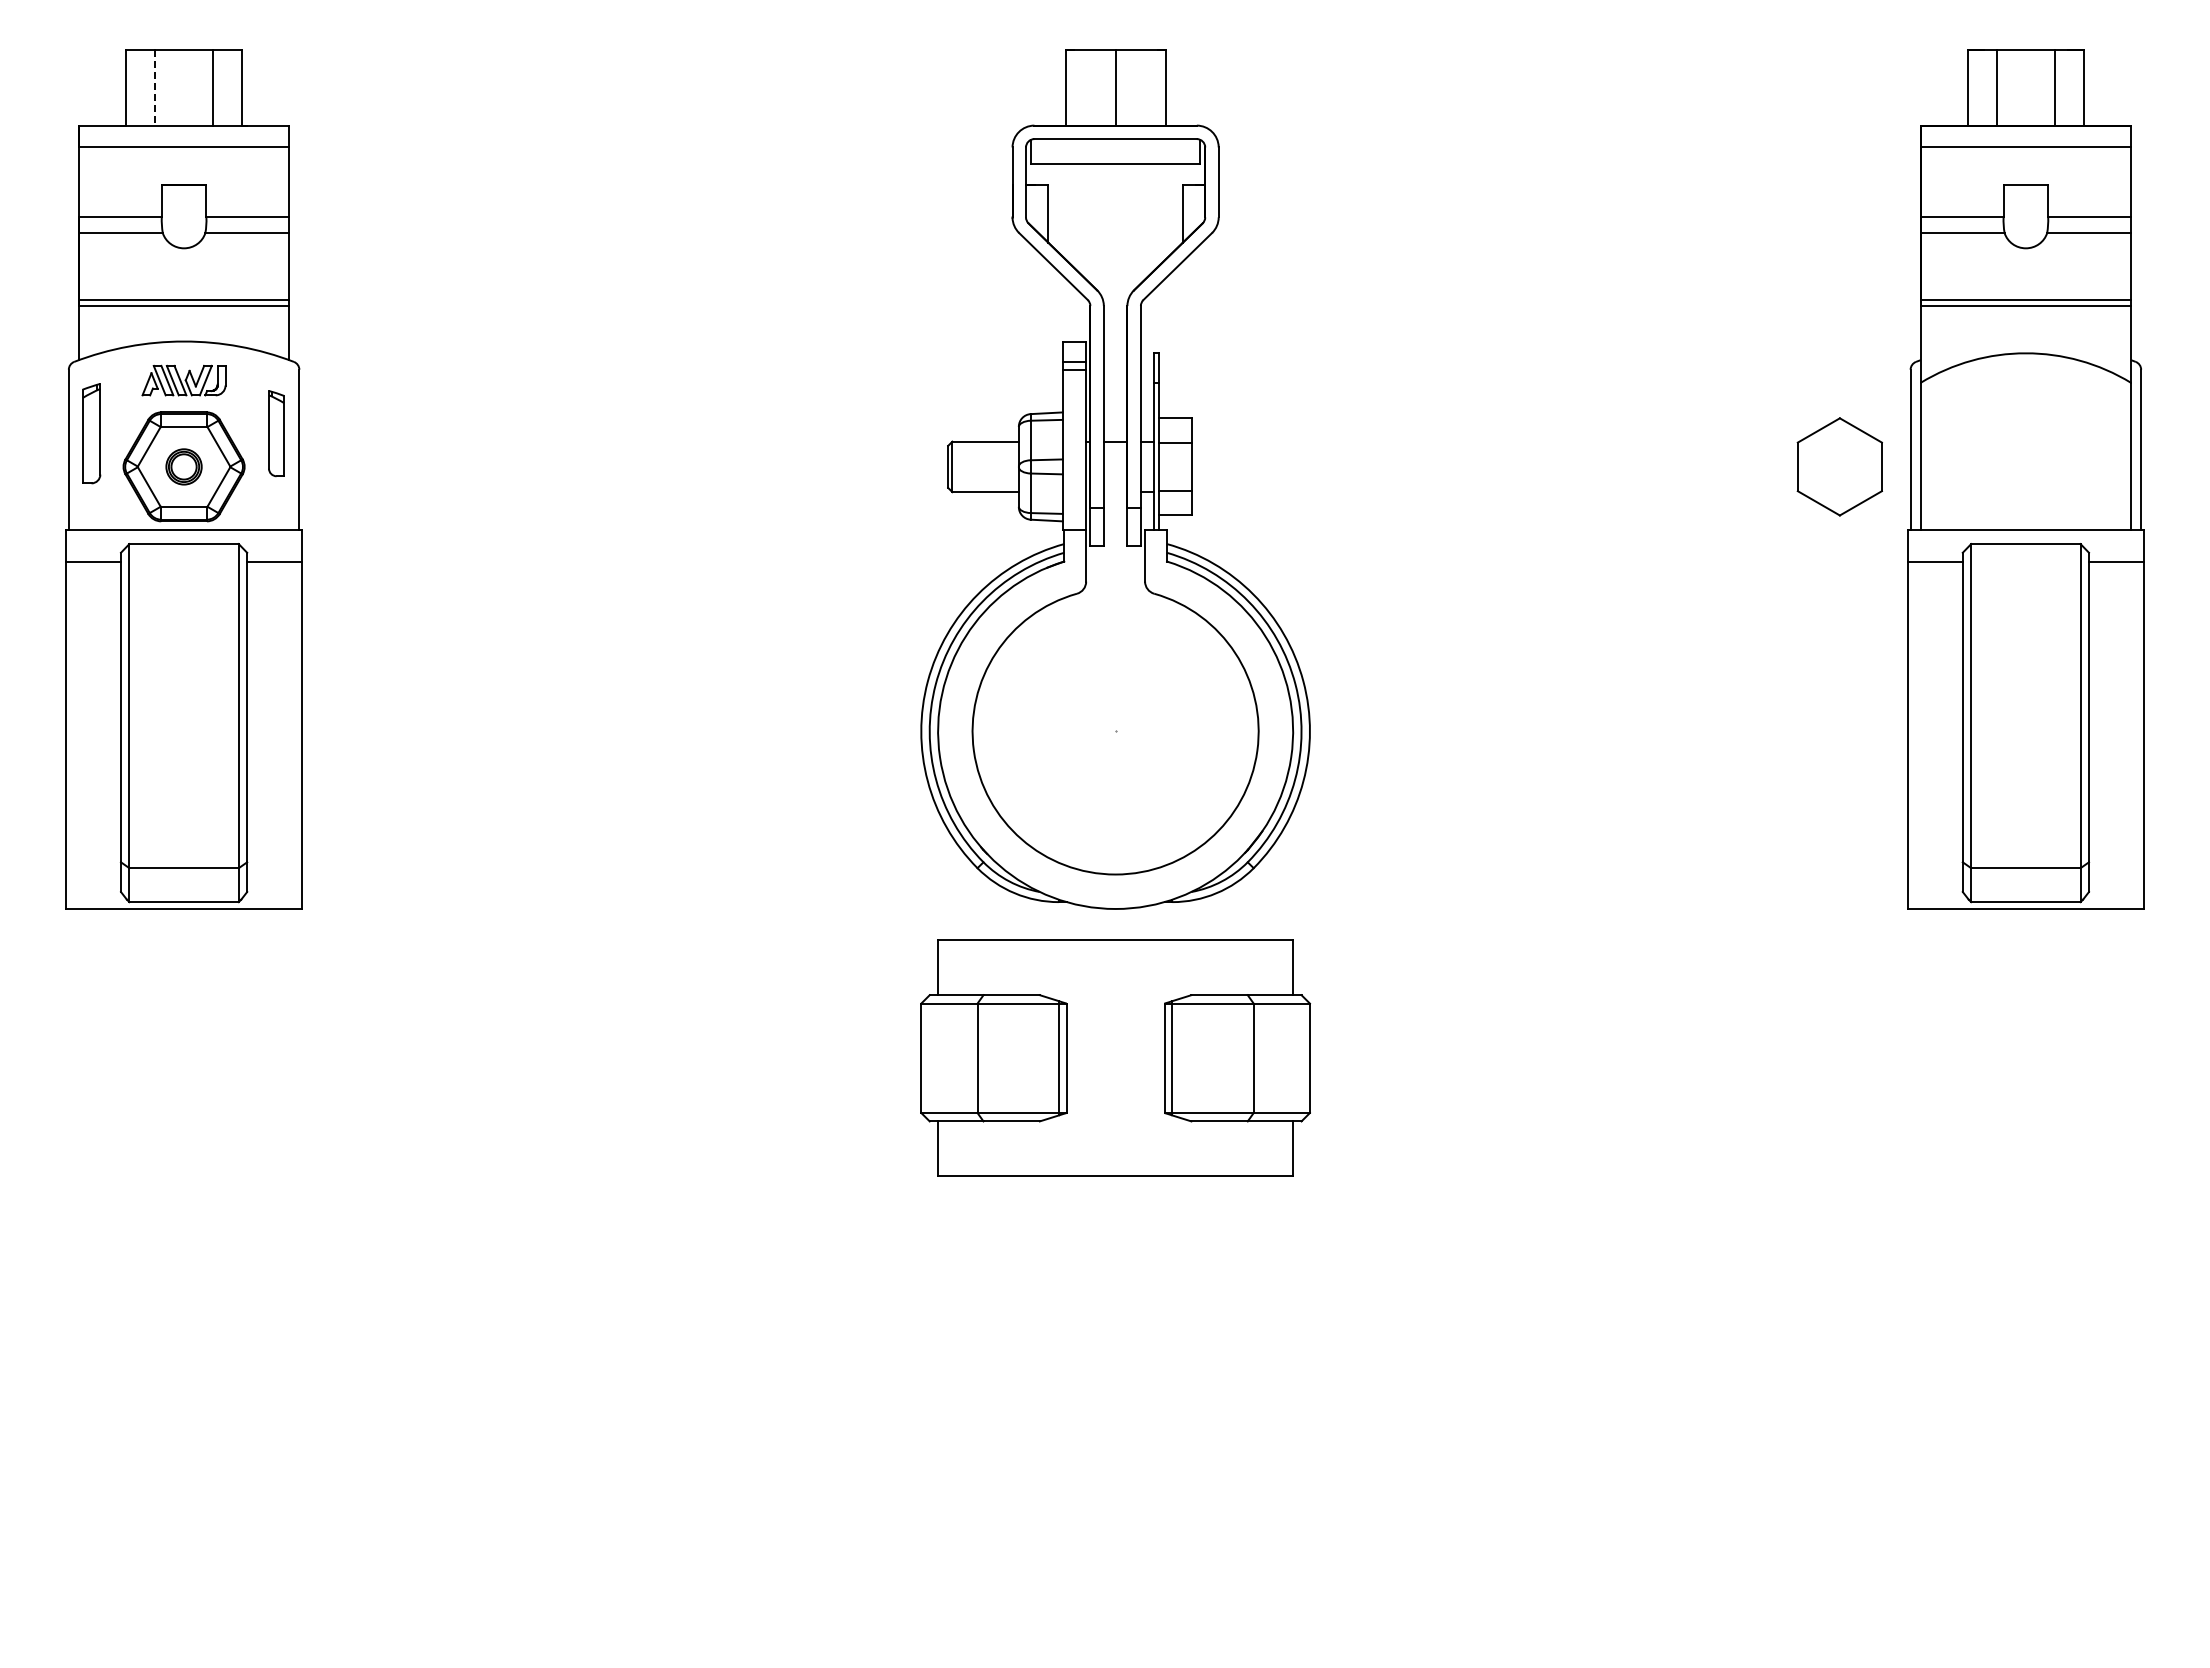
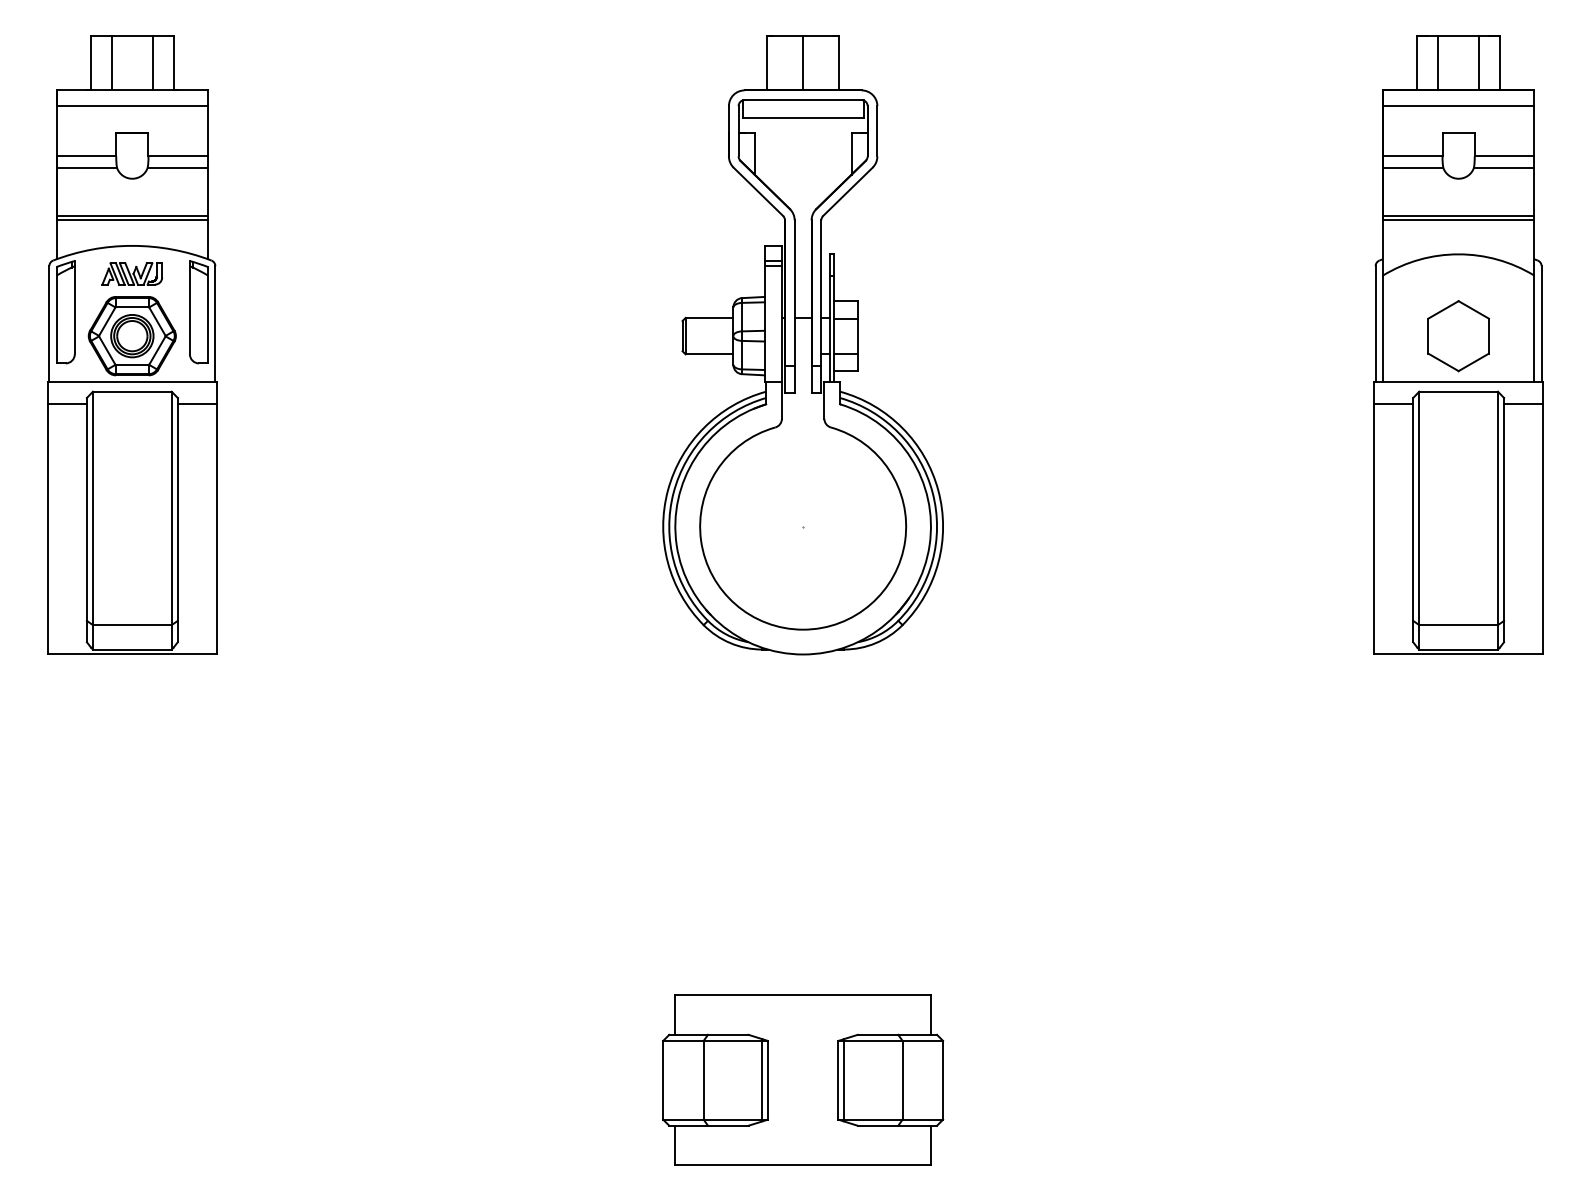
line: (155, 87) -> (111, 62), dashed -> solid
part: (91, 433) -> (65, 312), size x1.43
part: (276, 433) -> (198, 312), size x1.67
part: (183, 466) -> (131, 335), size x1.67
part: (1839, 466) -> (1458, 335), moved
part: (1115, 1058) -> (803, 1080), moved

